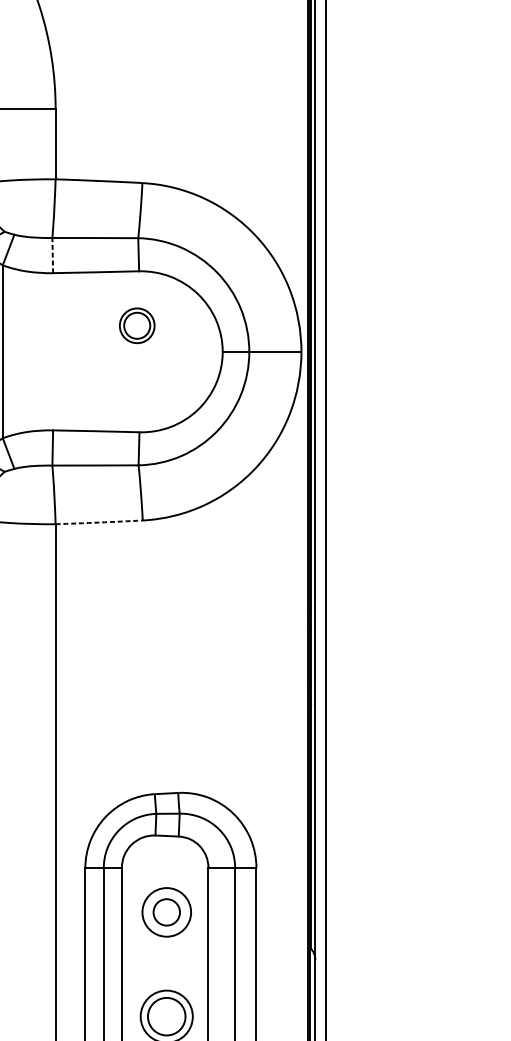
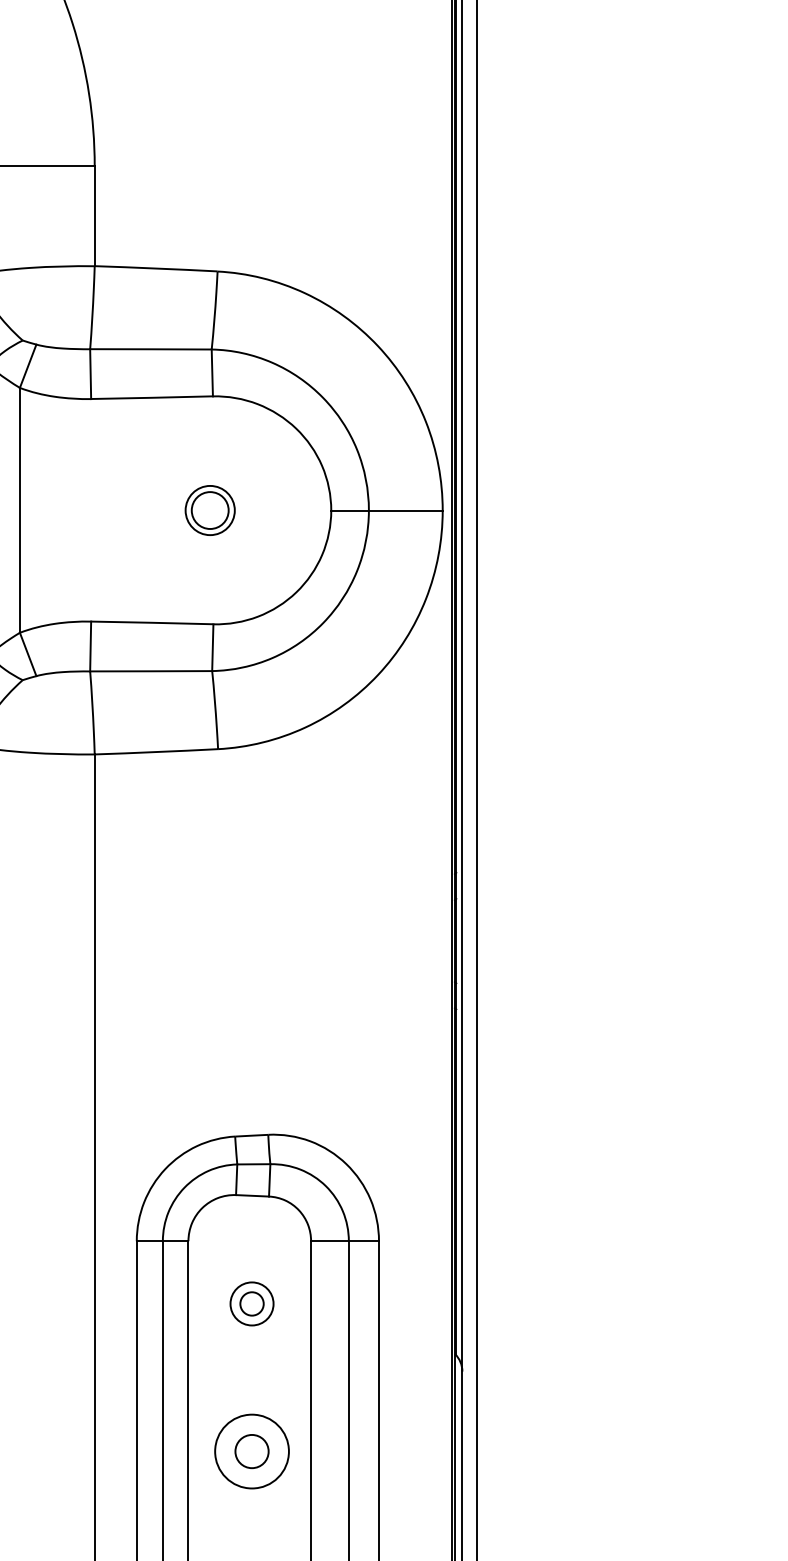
line: (52, 255) -> (90, 374), dashed -> solid
part: (136, 325) -> (209, 510), moved
arc: (99, 522) -> (156, 752), dashed -> solid
part: (166, 912) -> (251, 1303), size x0.62
circle: (166, 1016) -> (251, 1451), size x0.62

